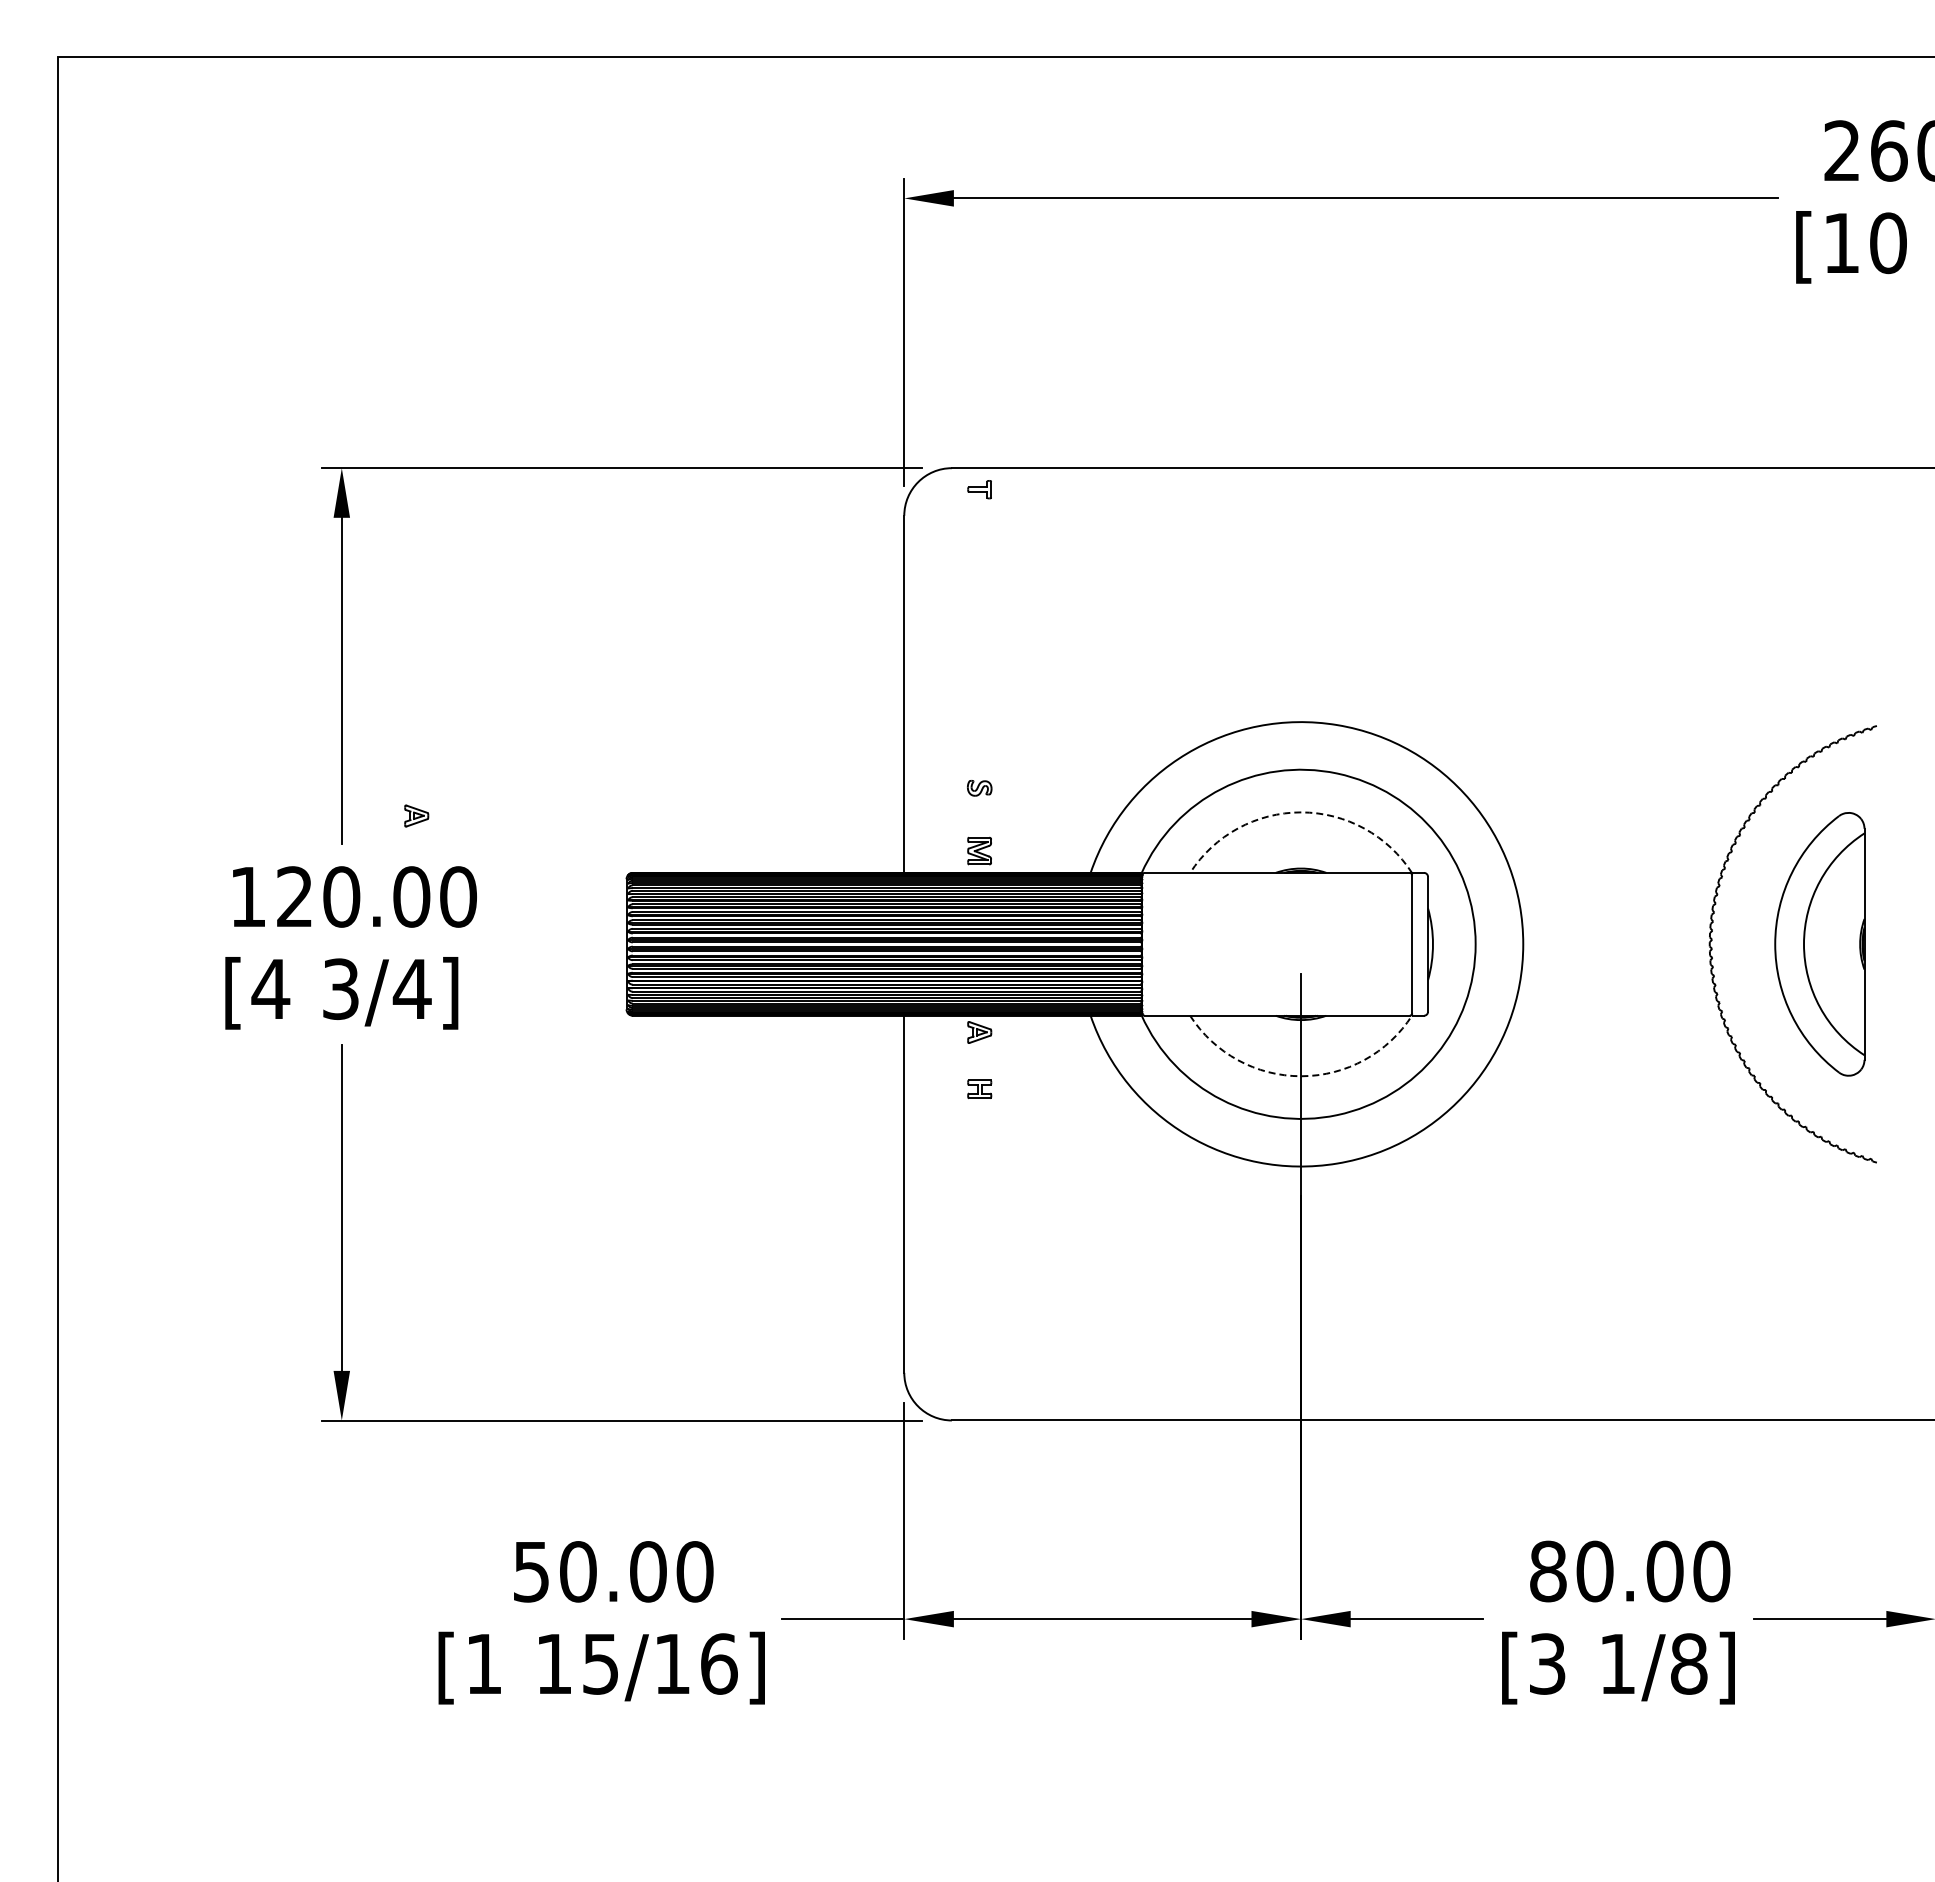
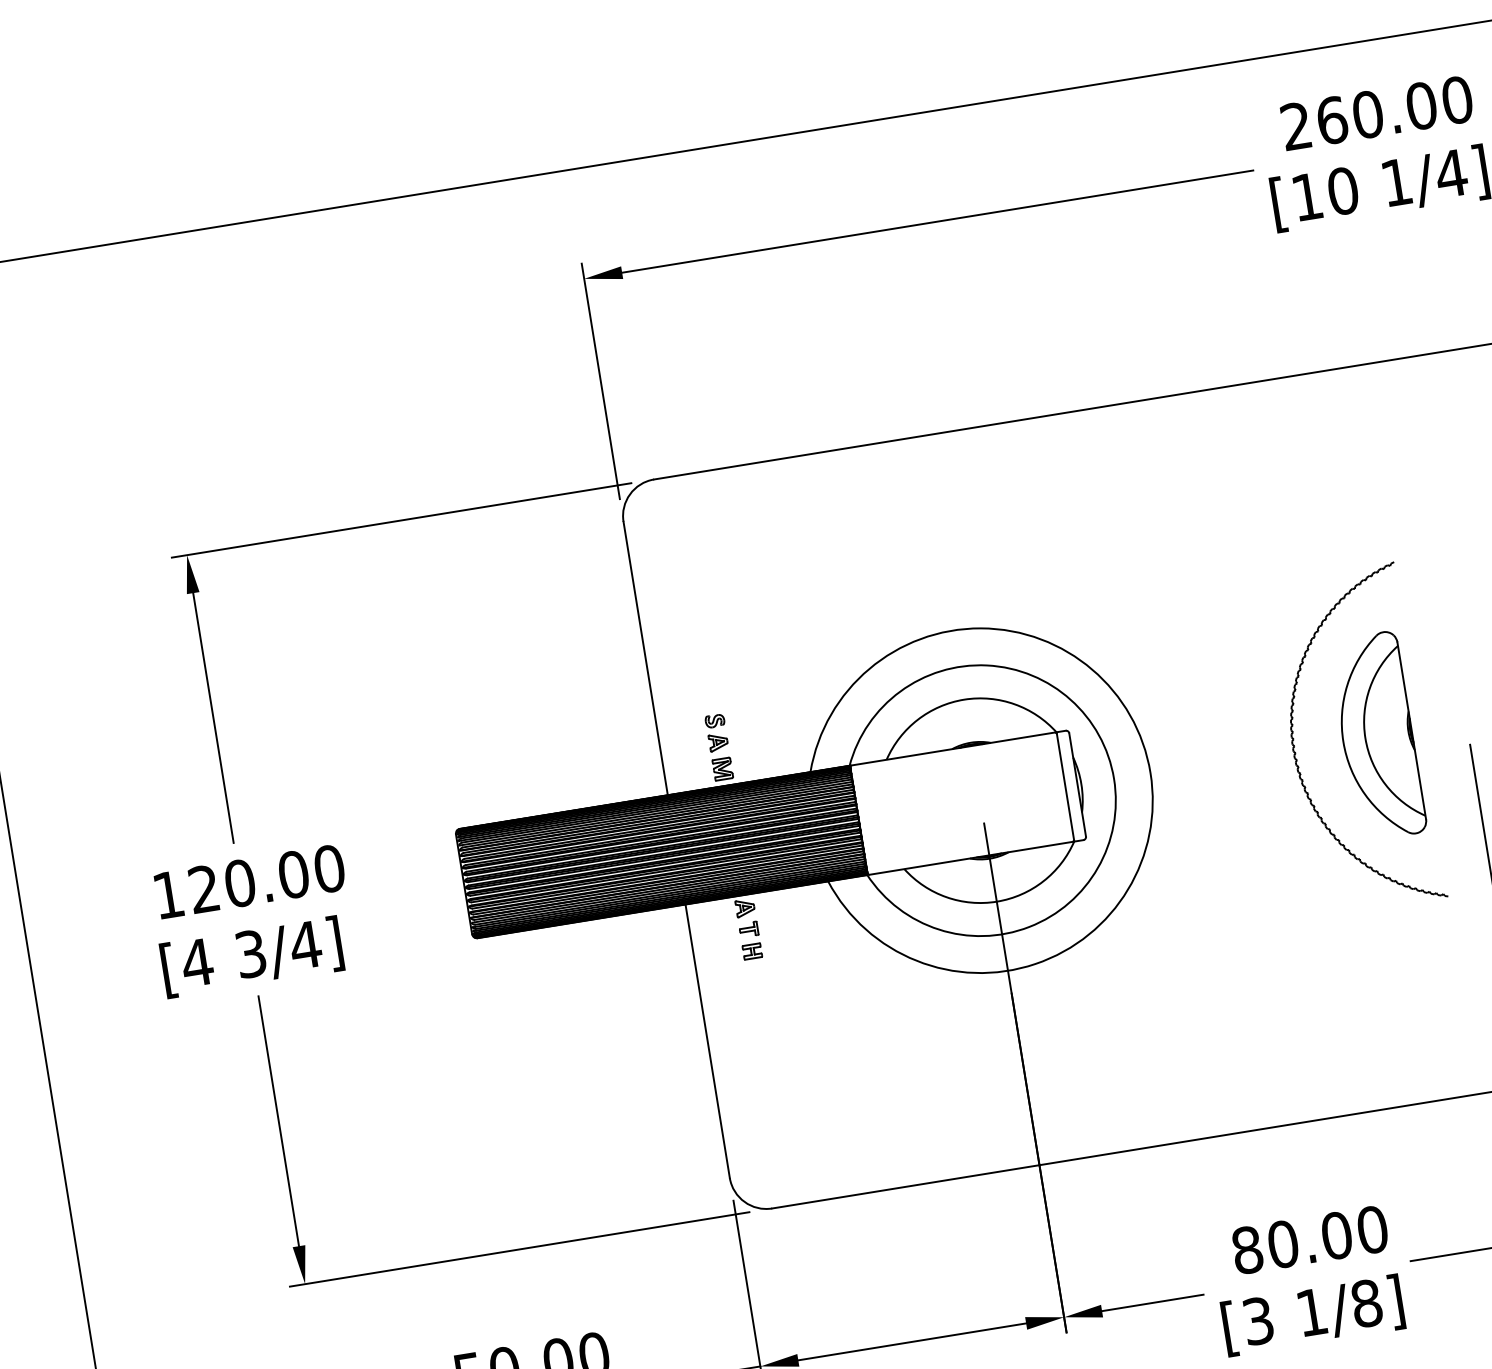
part: (979, 489) -> (748, 929), moved
arc: (1301, 812) -> (964, 699), dashed -> solid
part: (416, 815) -> (718, 741), moved
arc: (1301, 1076) -> (997, 901), dashed -> solid

